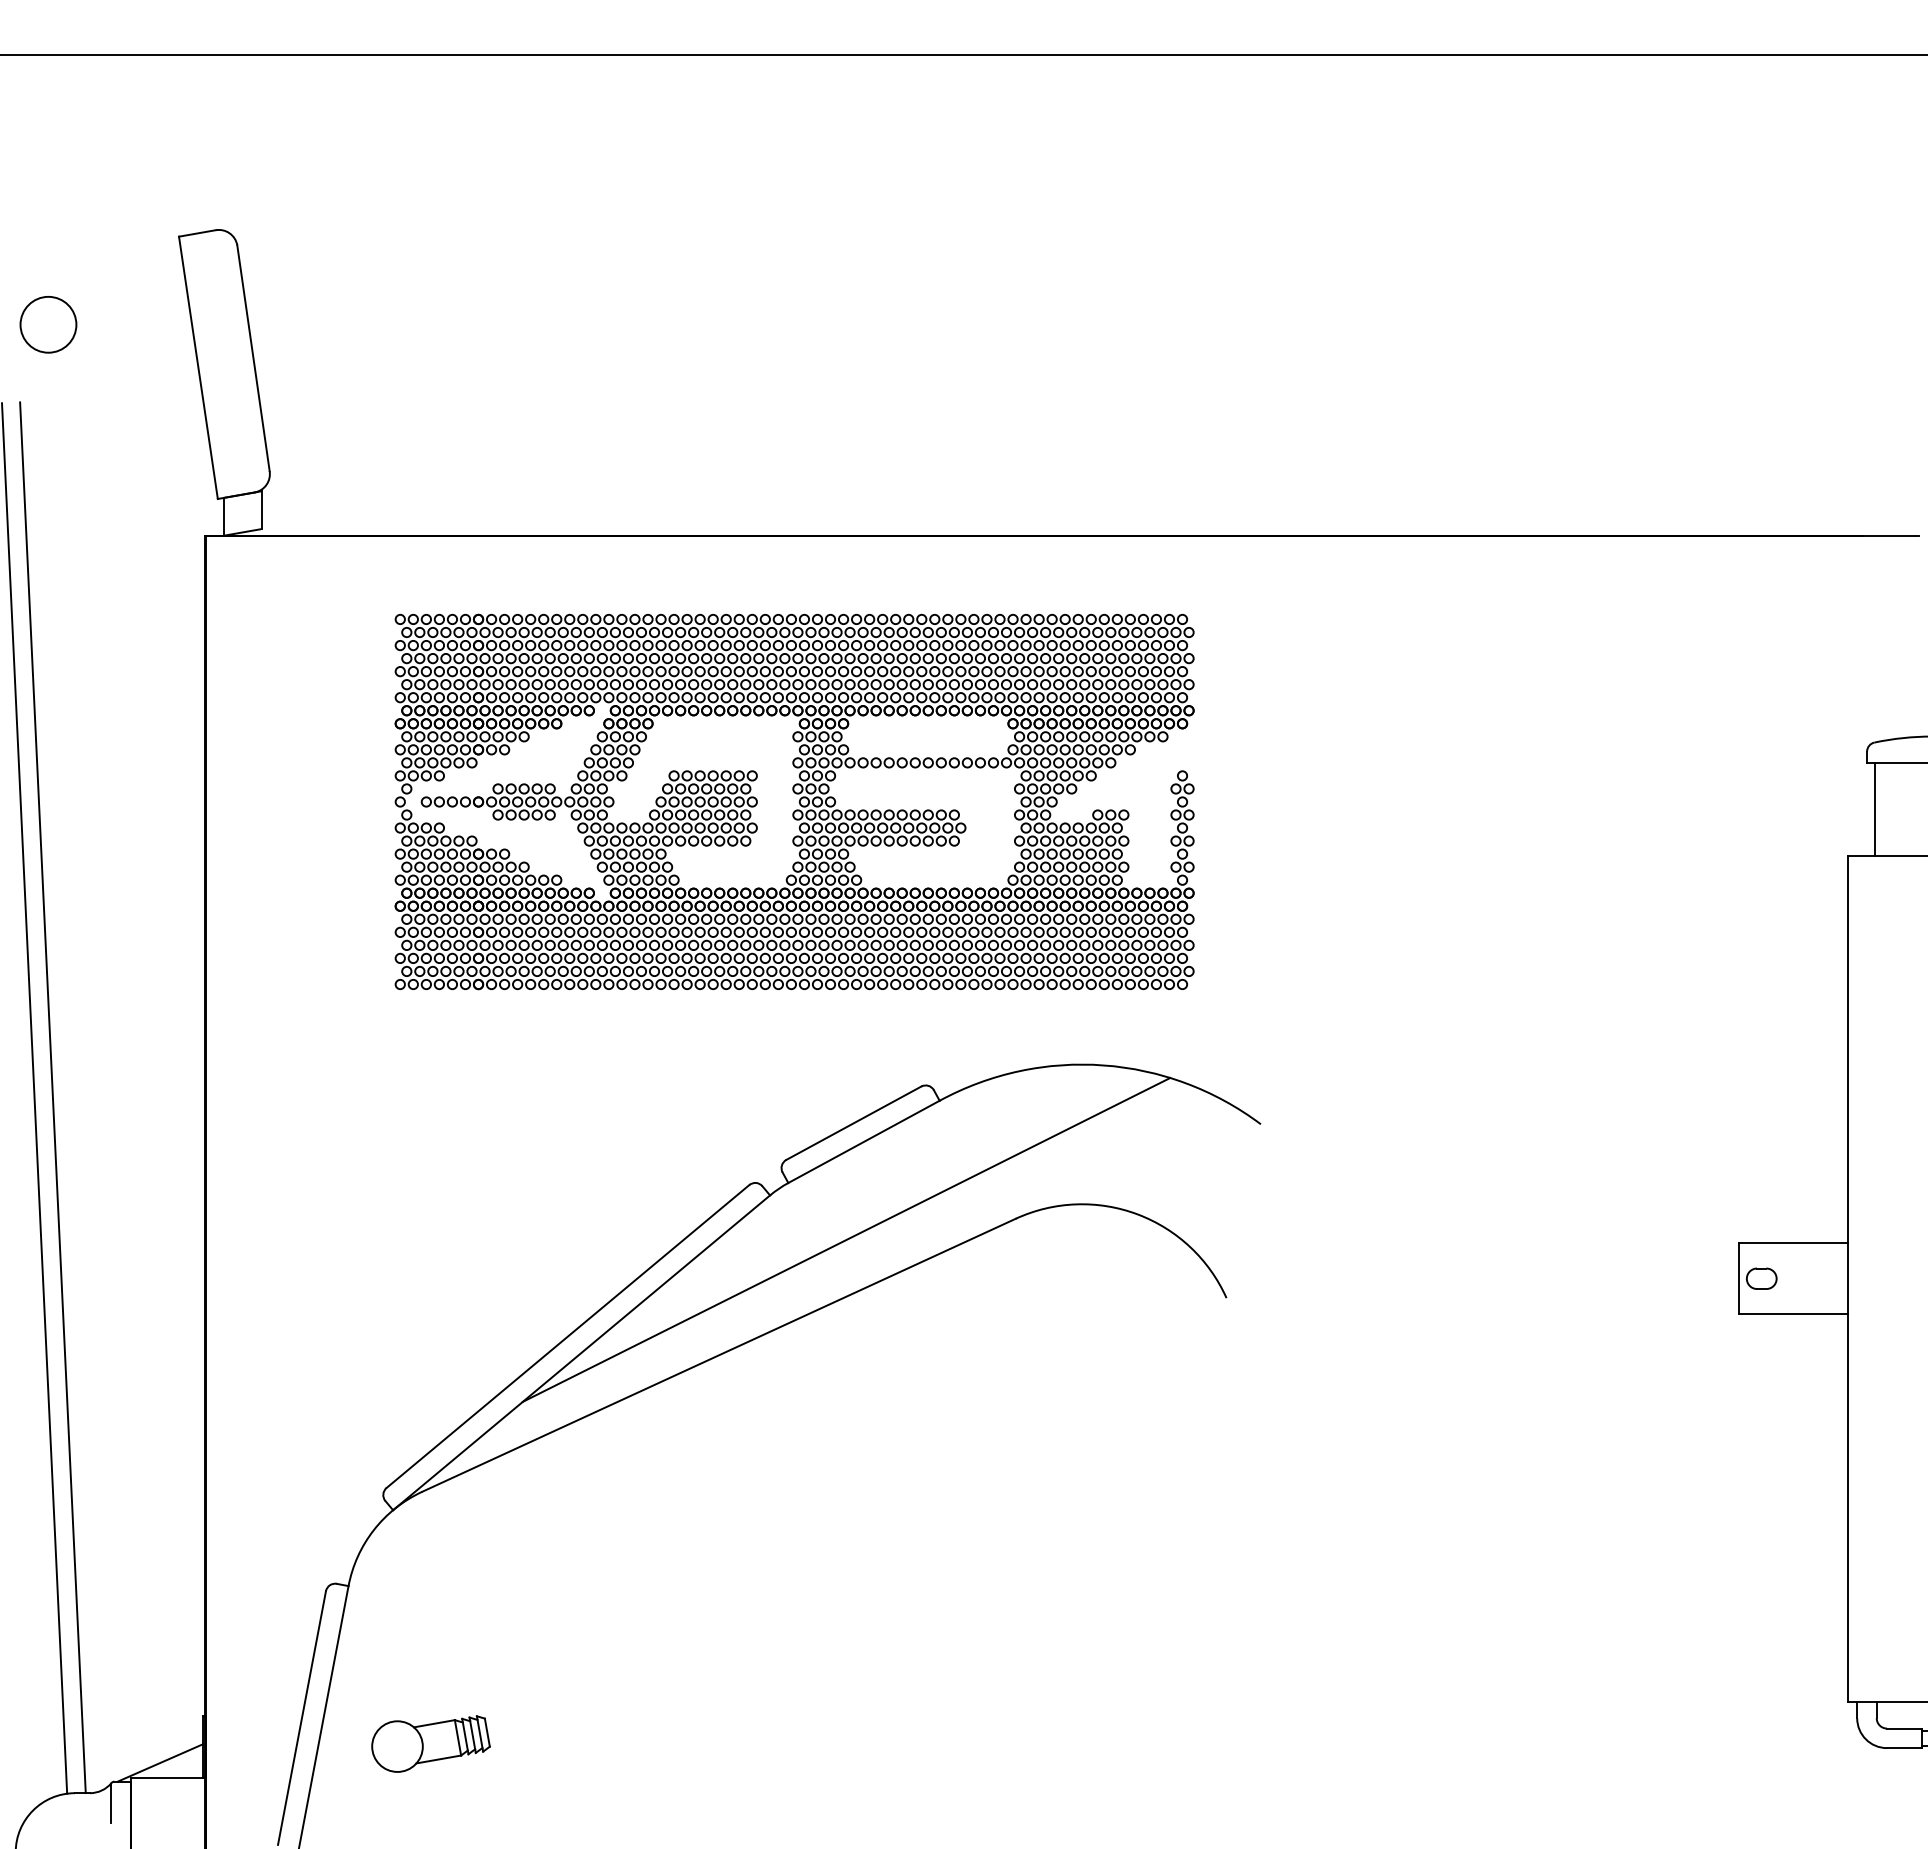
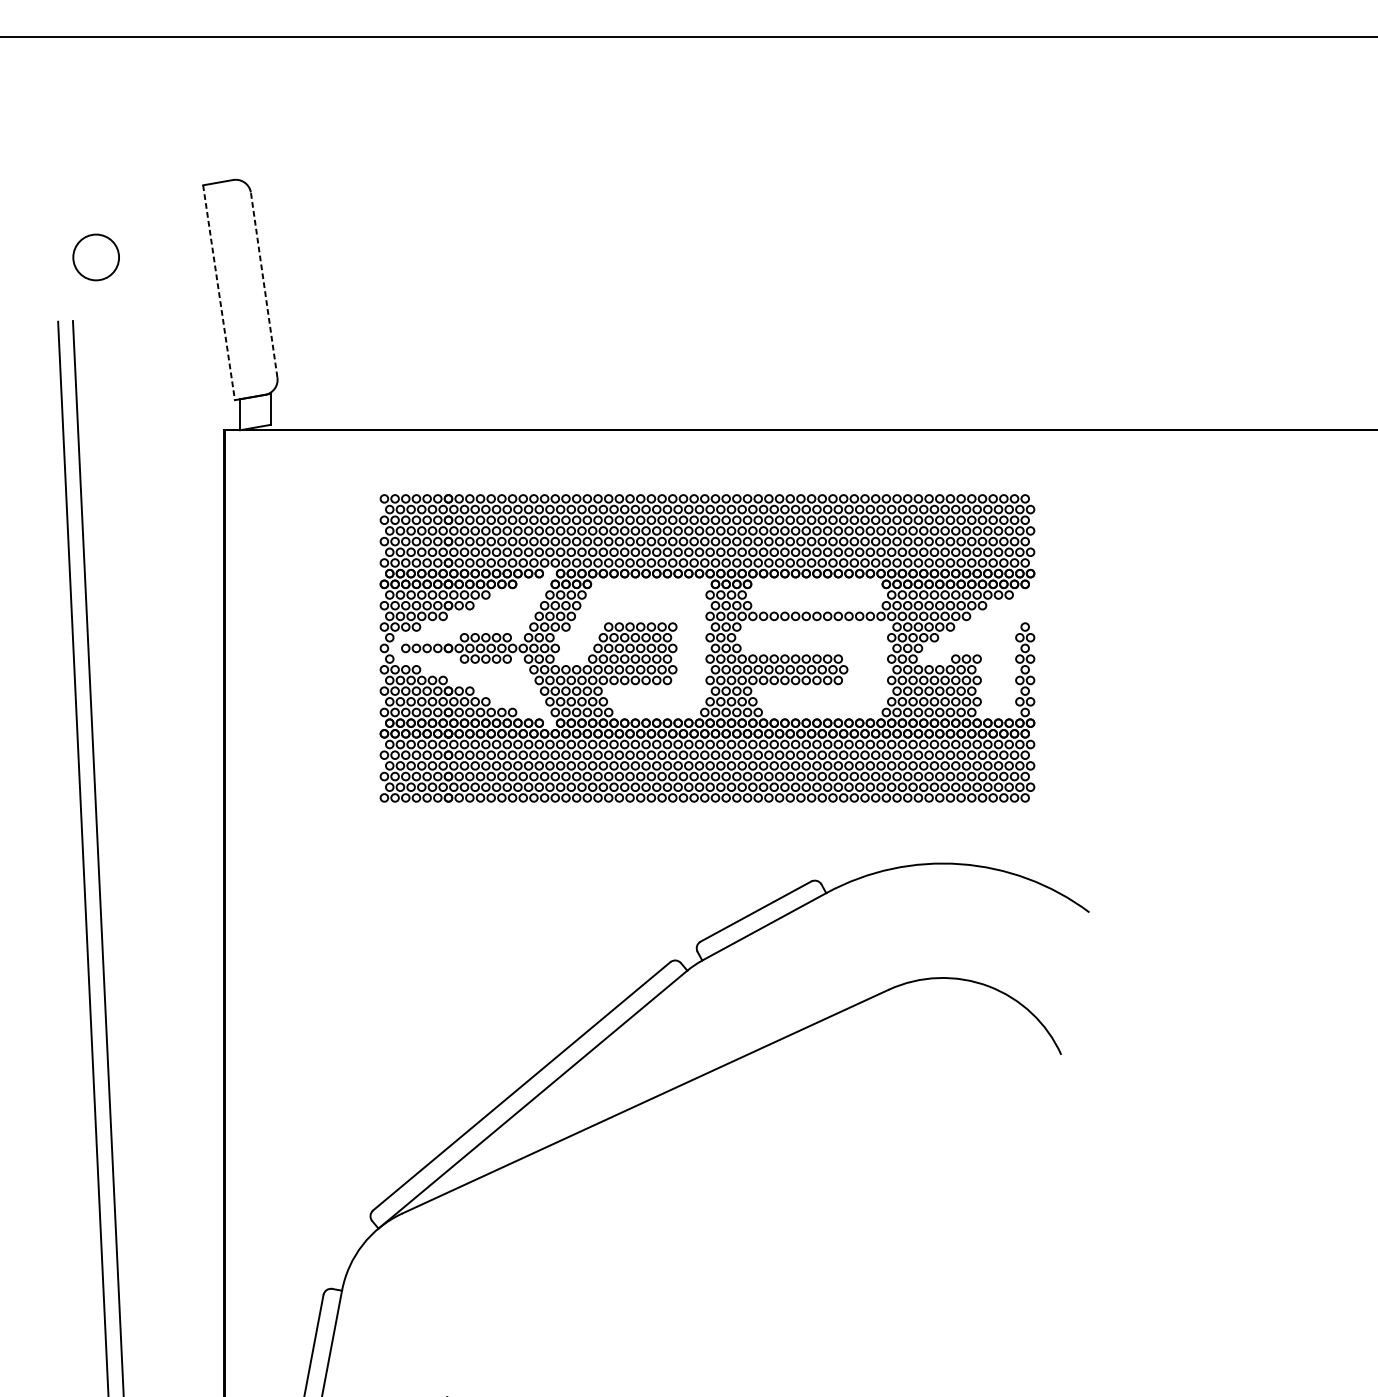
line: (253, 358) -> (264, 285), solid -> dashed
line: (198, 367) -> (219, 292), solid -> dashed
line: (846, 1239) -> (749, 1006), removed

